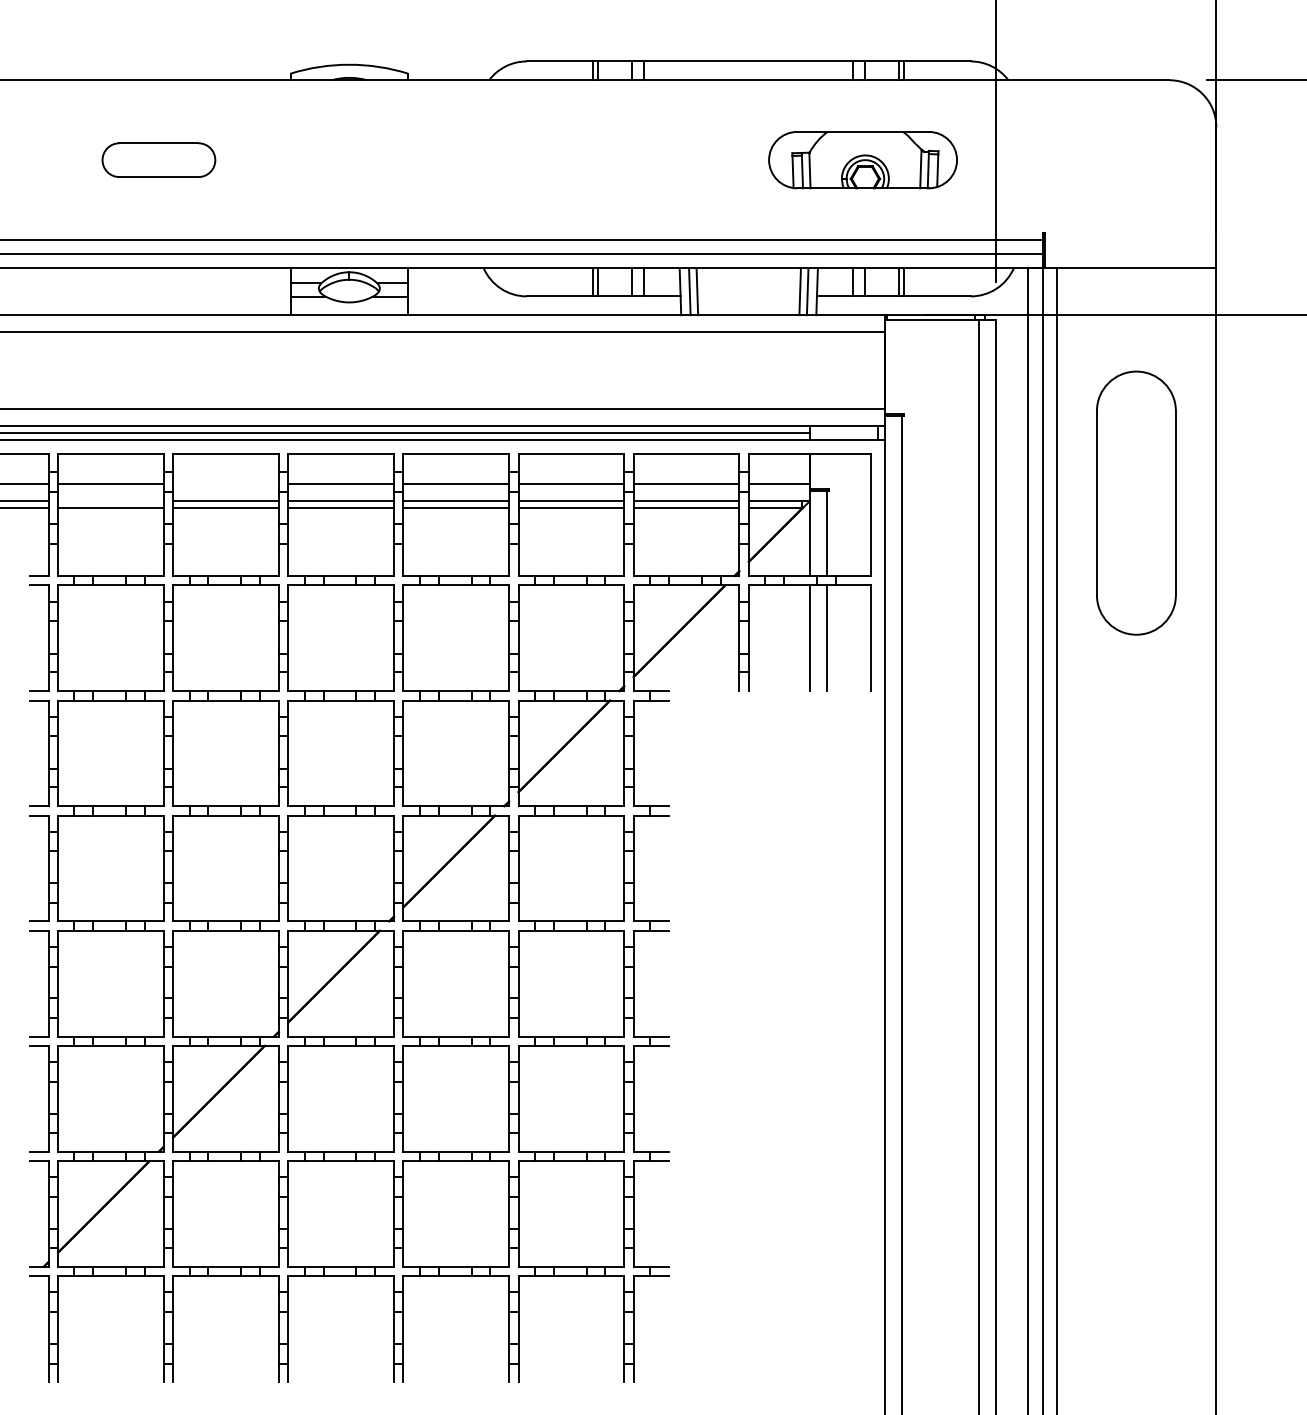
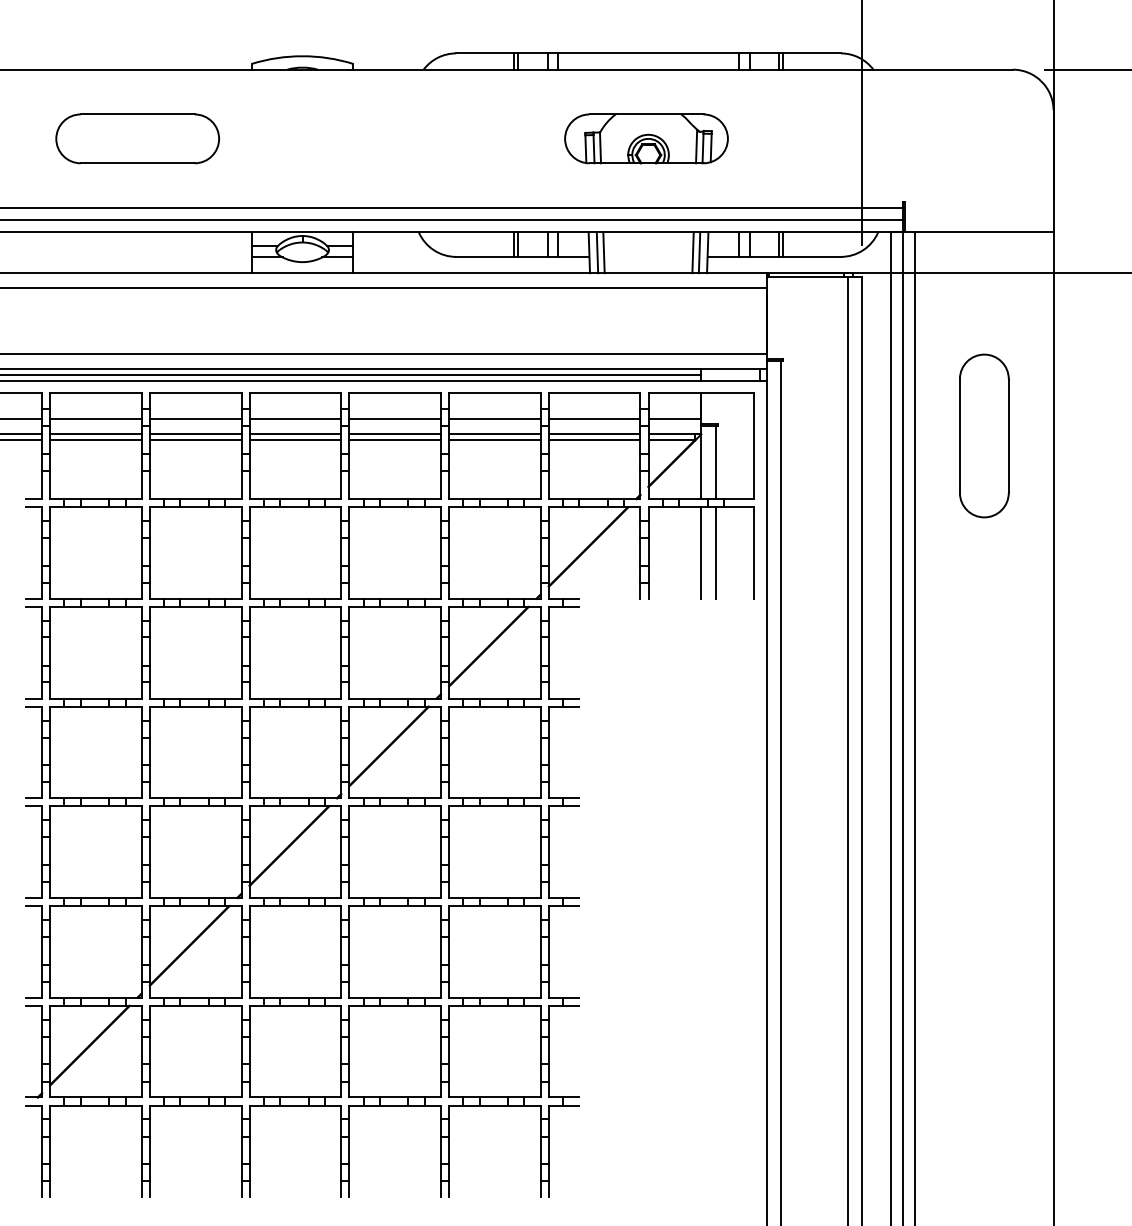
part: (158, 159) -> (137, 138), size x1.67
part: (863, 159) -> (646, 138), moved
line: (225, 484) -> (195, 419), added
line: (110, 500) -> (95, 433), added
part: (1136, 502) -> (984, 435), size x0.71

